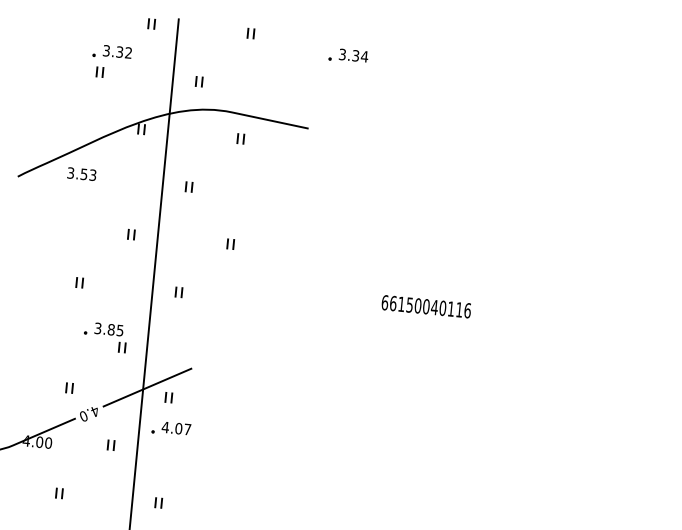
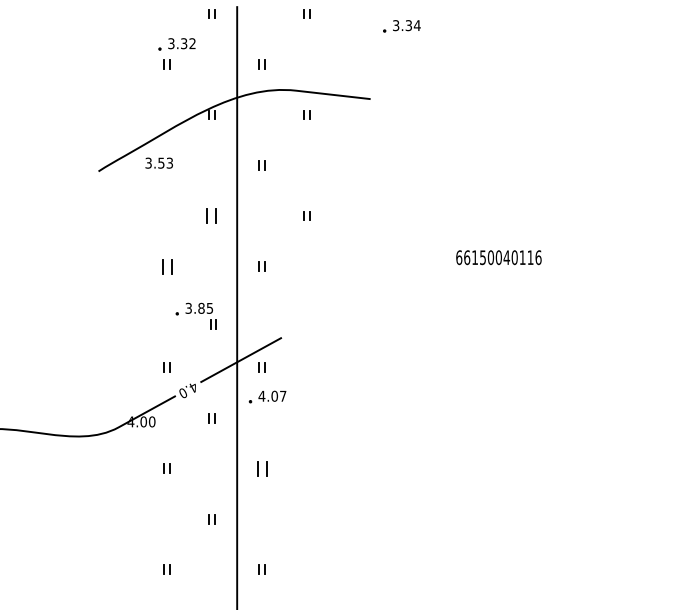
part: (131, 233) -> (211, 215), size x1.6
part: (79, 282) -> (166, 266), size x1.6
part: (157, 502) -> (261, 468), size x1.6

